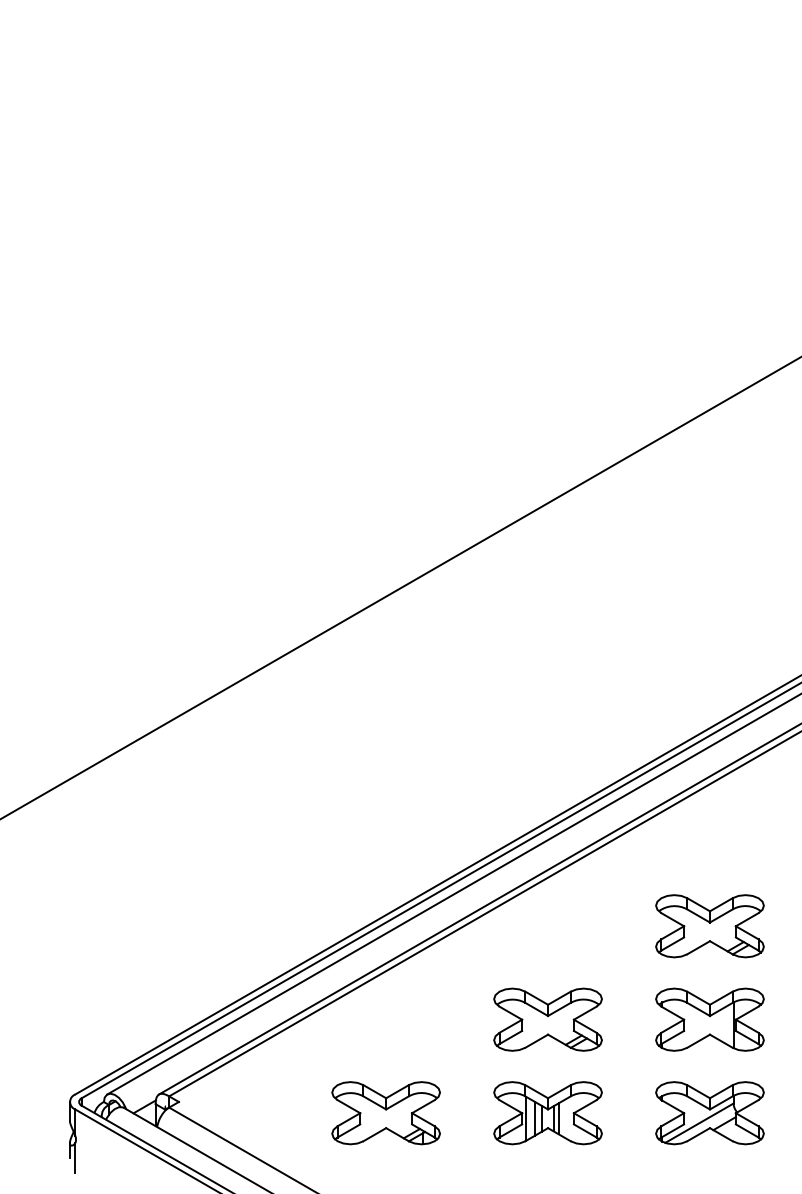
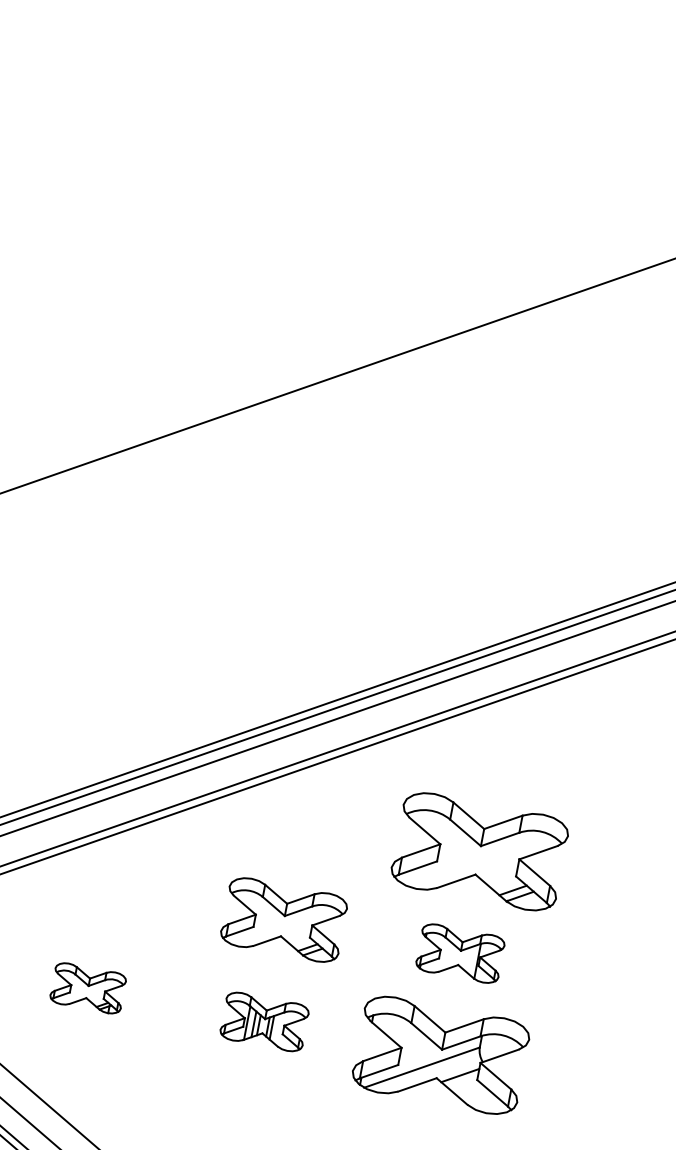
part: (709, 926) -> (479, 852), size x1.4
part: (709, 1019) -> (459, 953), size x0.7
part: (385, 1113) -> (87, 988), size x0.6
part: (547, 1113) -> (263, 1022), size x0.7
part: (709, 1113) -> (440, 1055), size x1.4

